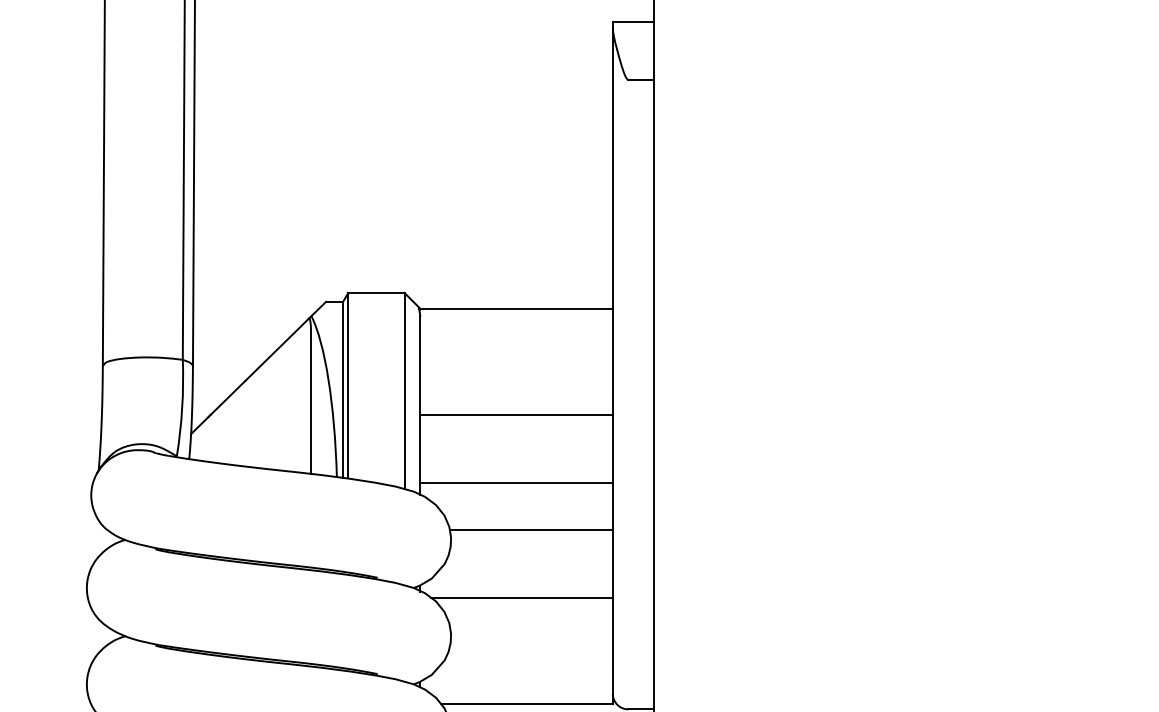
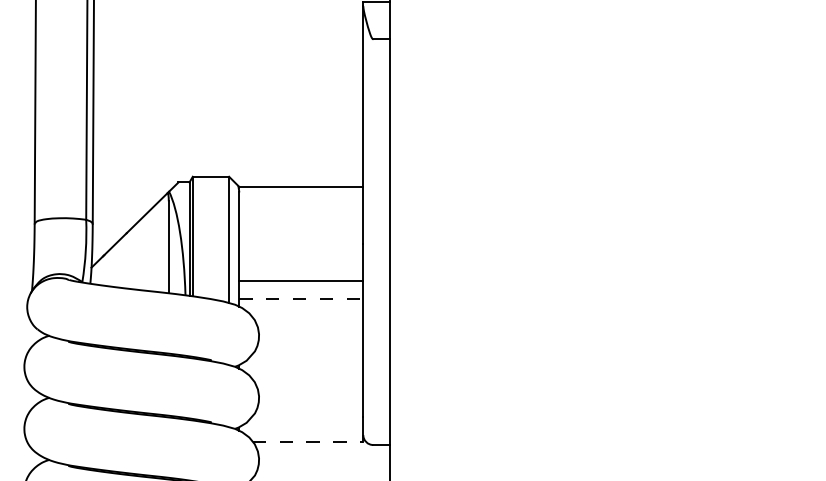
line: (516, 415) -> (301, 280), moved
line: (516, 483) -> (301, 299), solid -> dashed
line: (530, 530) -> (310, 329), removed
line: (521, 596) -> (304, 372), removed
line: (527, 703) -> (308, 441), solid -> dashed

